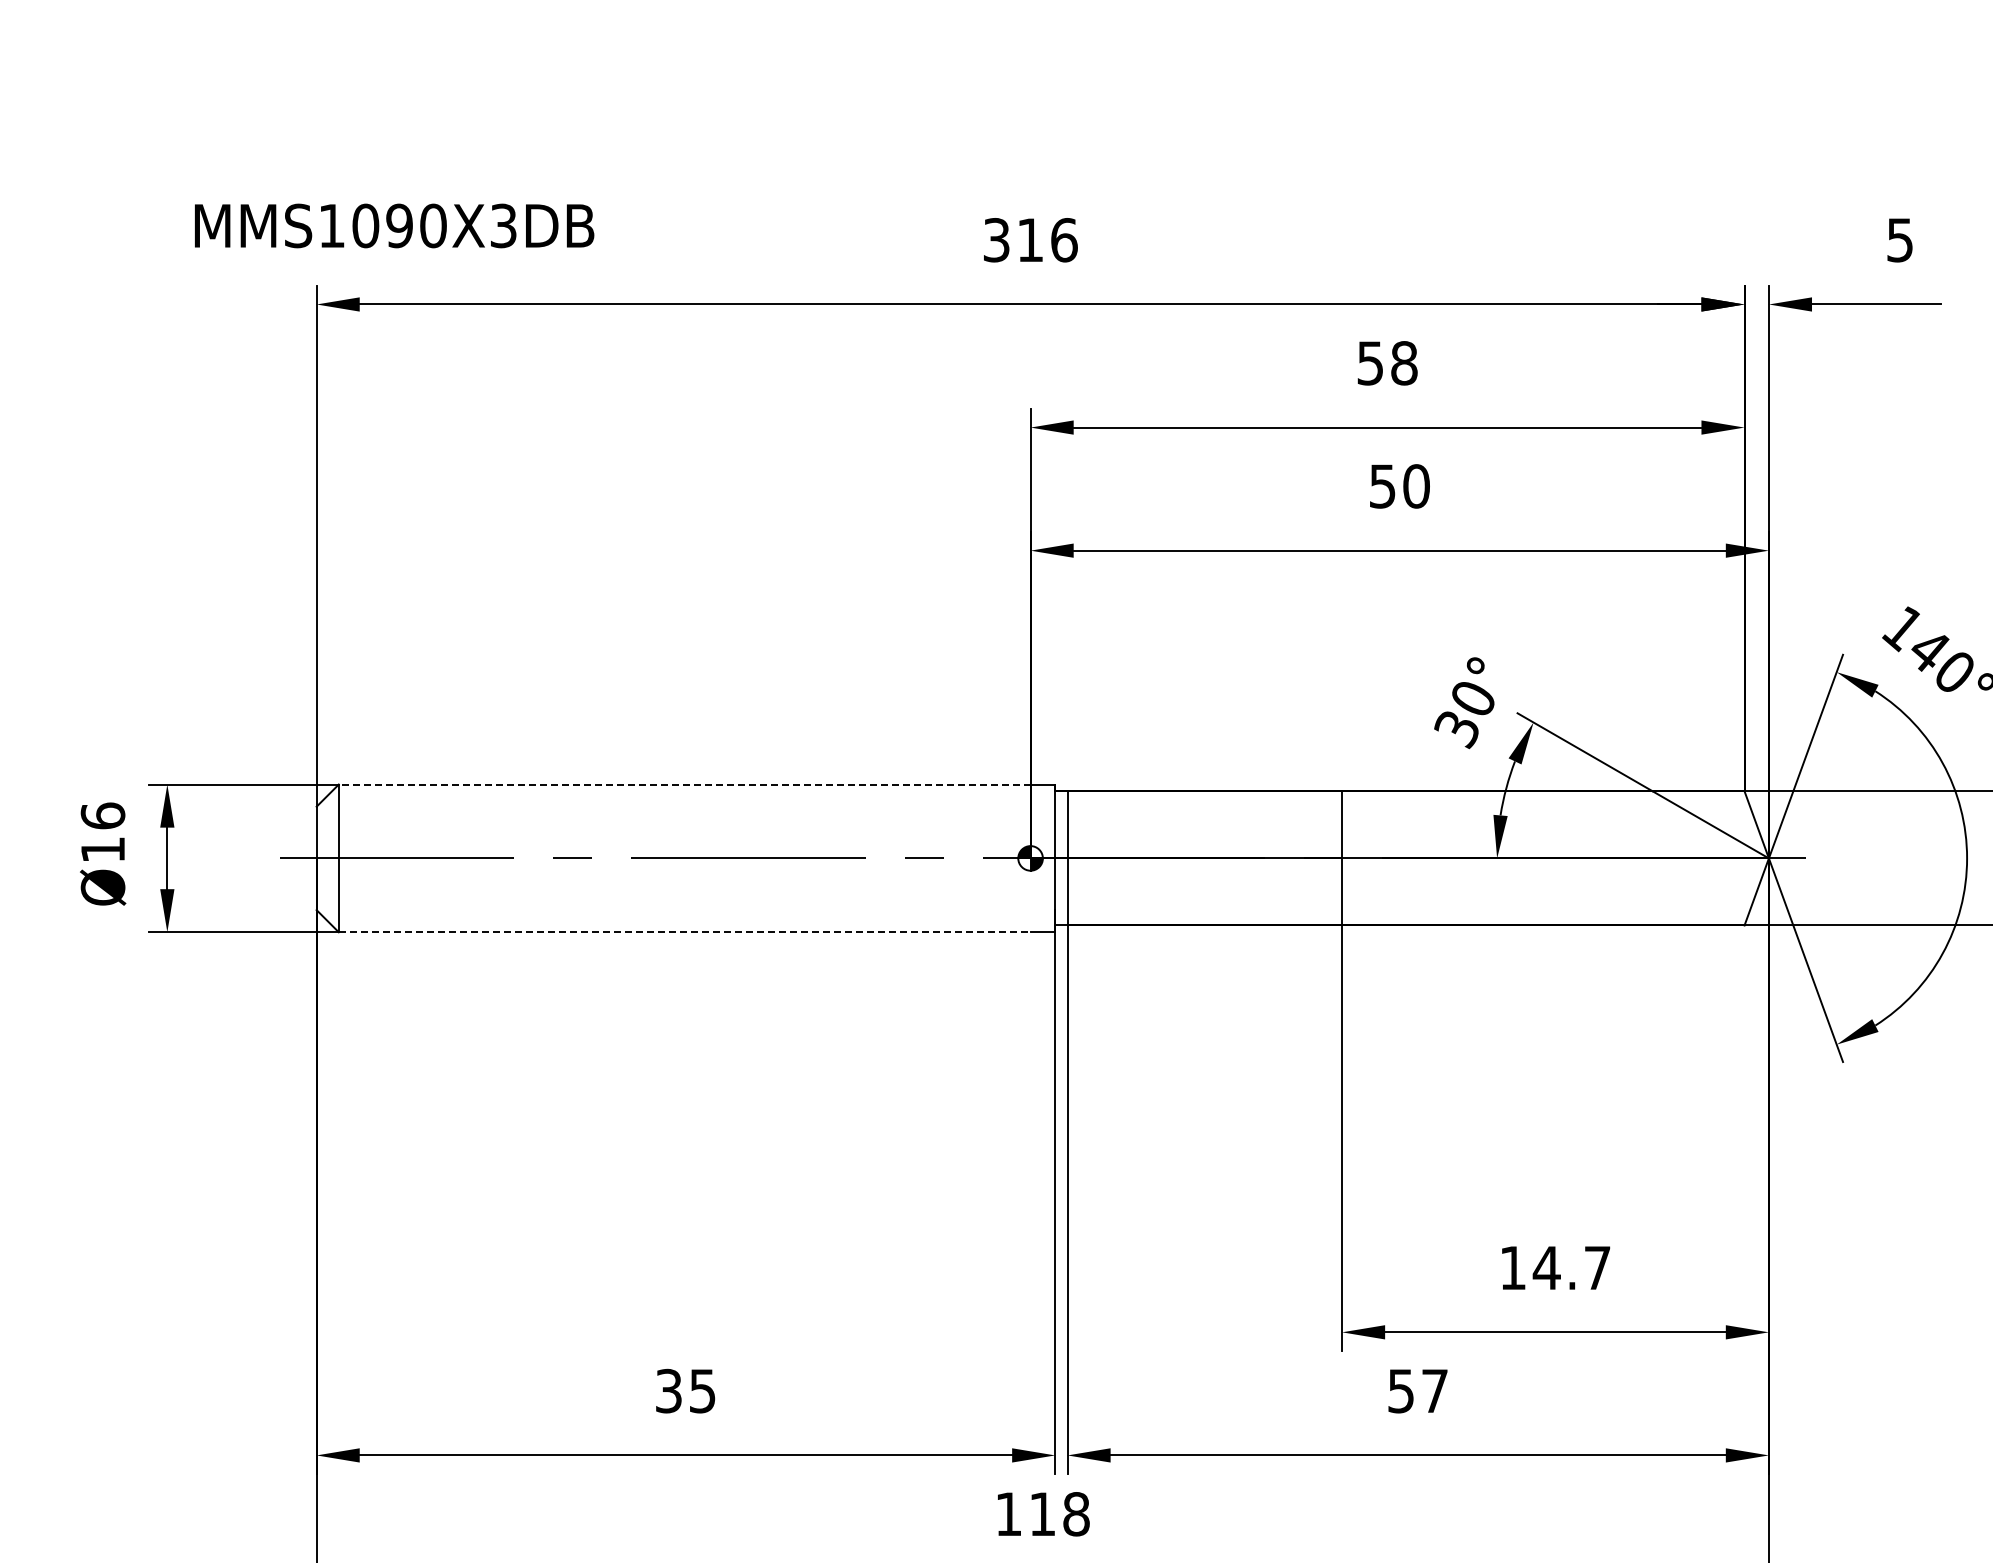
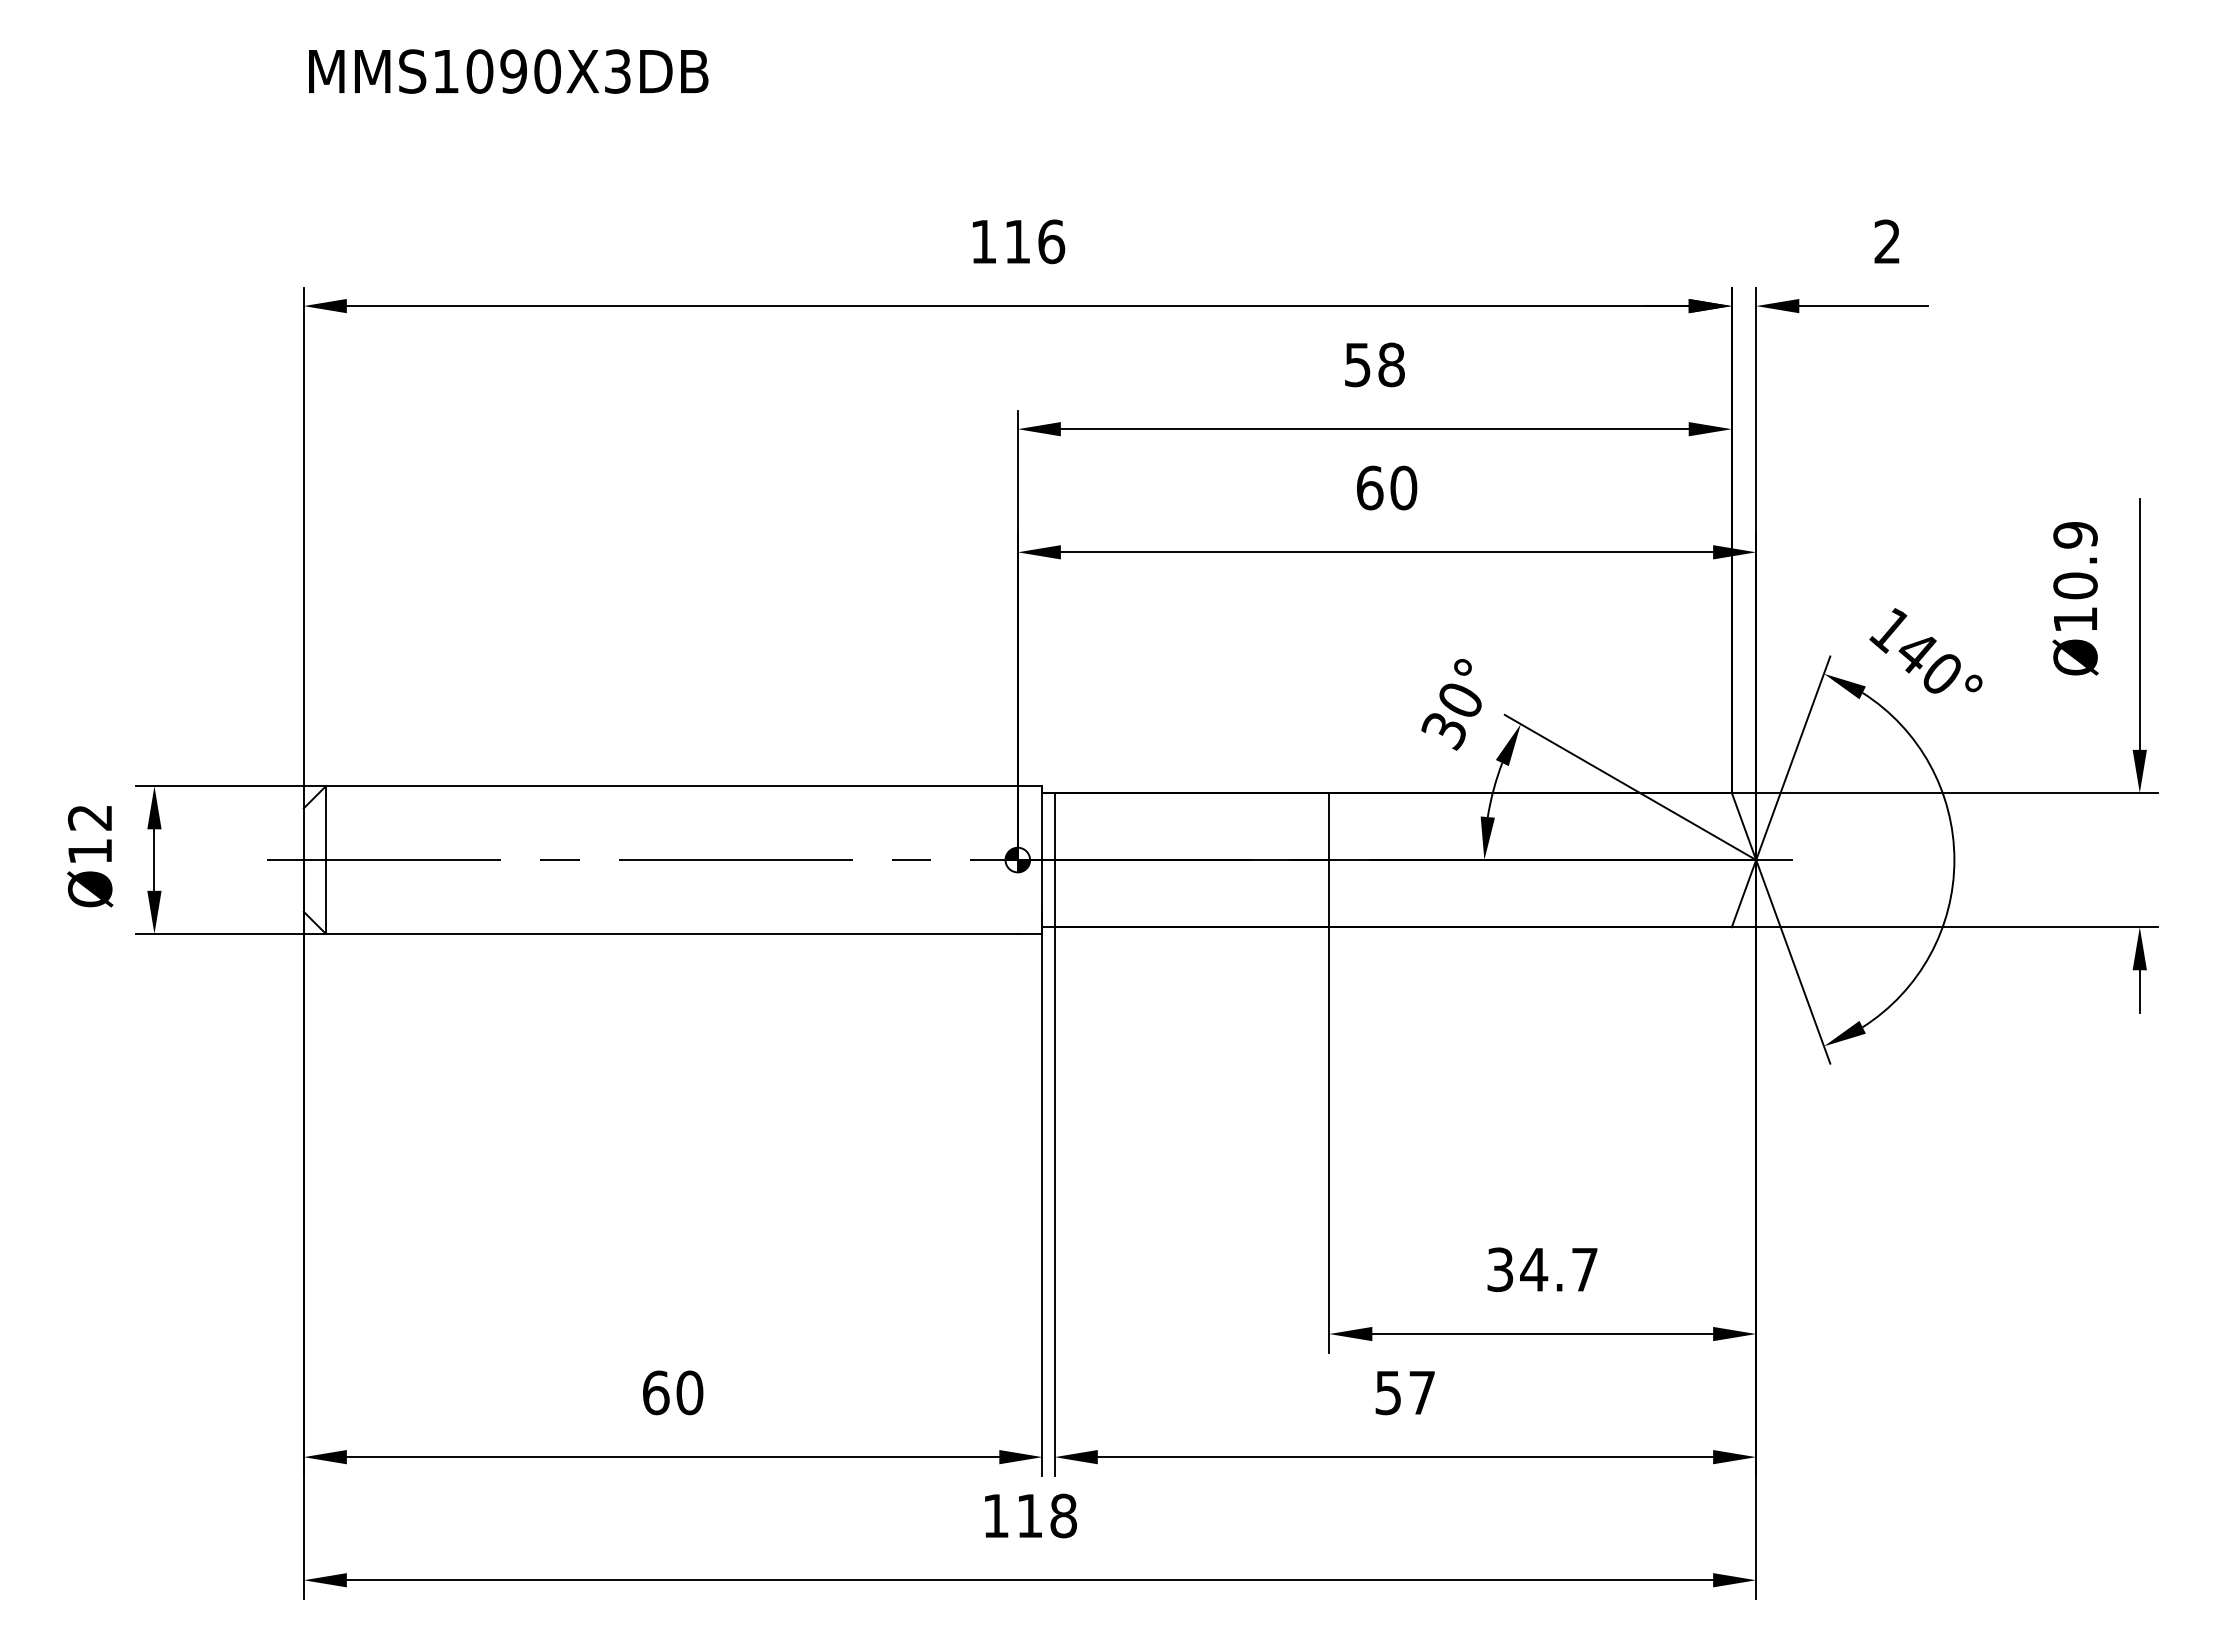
text: (394, 225) -> (508, 71), moved
text: (996, 239) -> (983, 241), 316 -> 116
text: (1899, 239) -> (1886, 241), 5 -> 2
text: (1383, 485) -> (1370, 487), 50 -> 60
line: (684, 784) -> (671, 786), dashed -> solid
text: (102, 815) -> (89, 817), Ø16 -> Ø12
line: (684, 931) -> (671, 933), dashed -> solid
text: (1513, 1267) -> (1500, 1269), 14.7 -> 34.7
text: (686, 1390) -> (673, 1392), 35 -> 60

